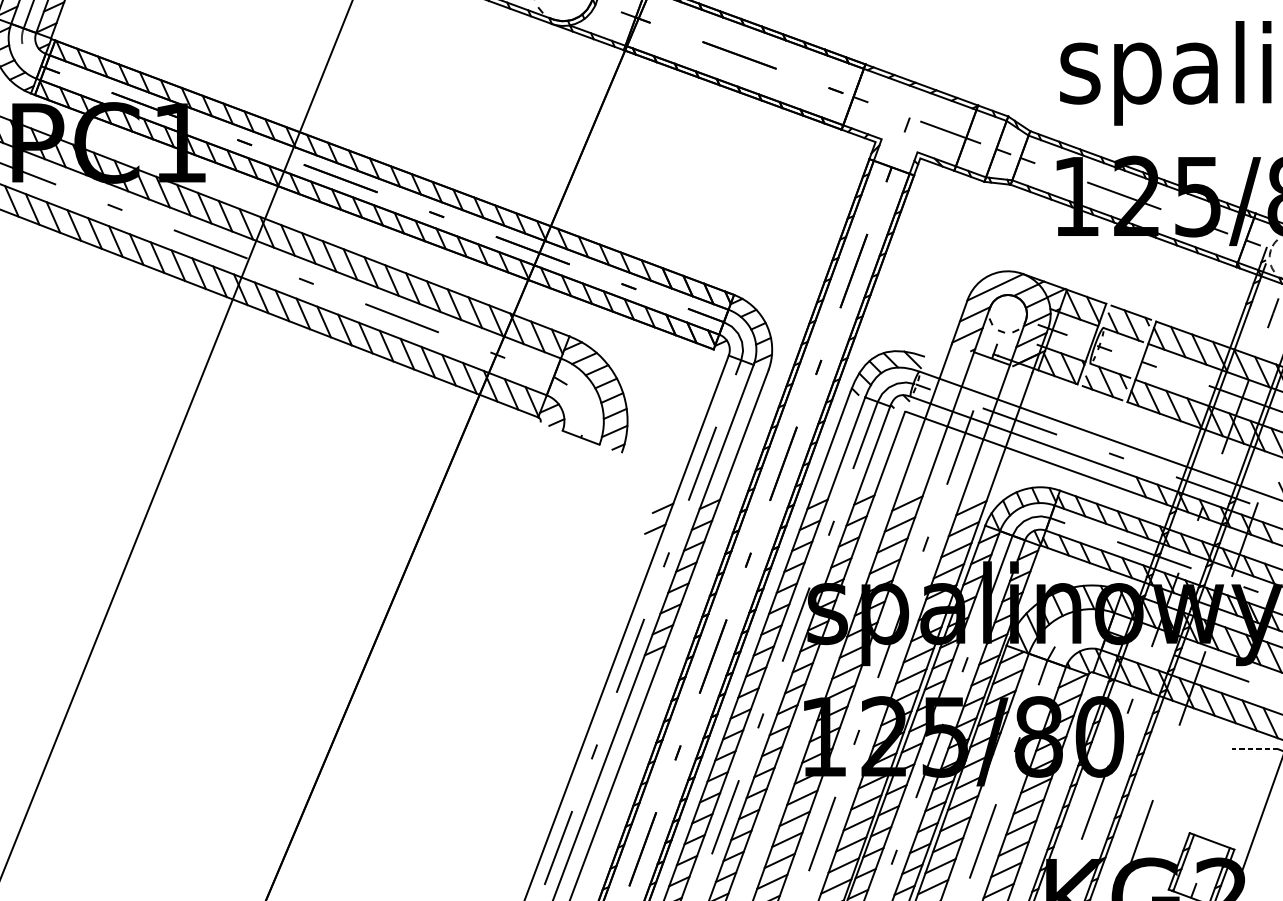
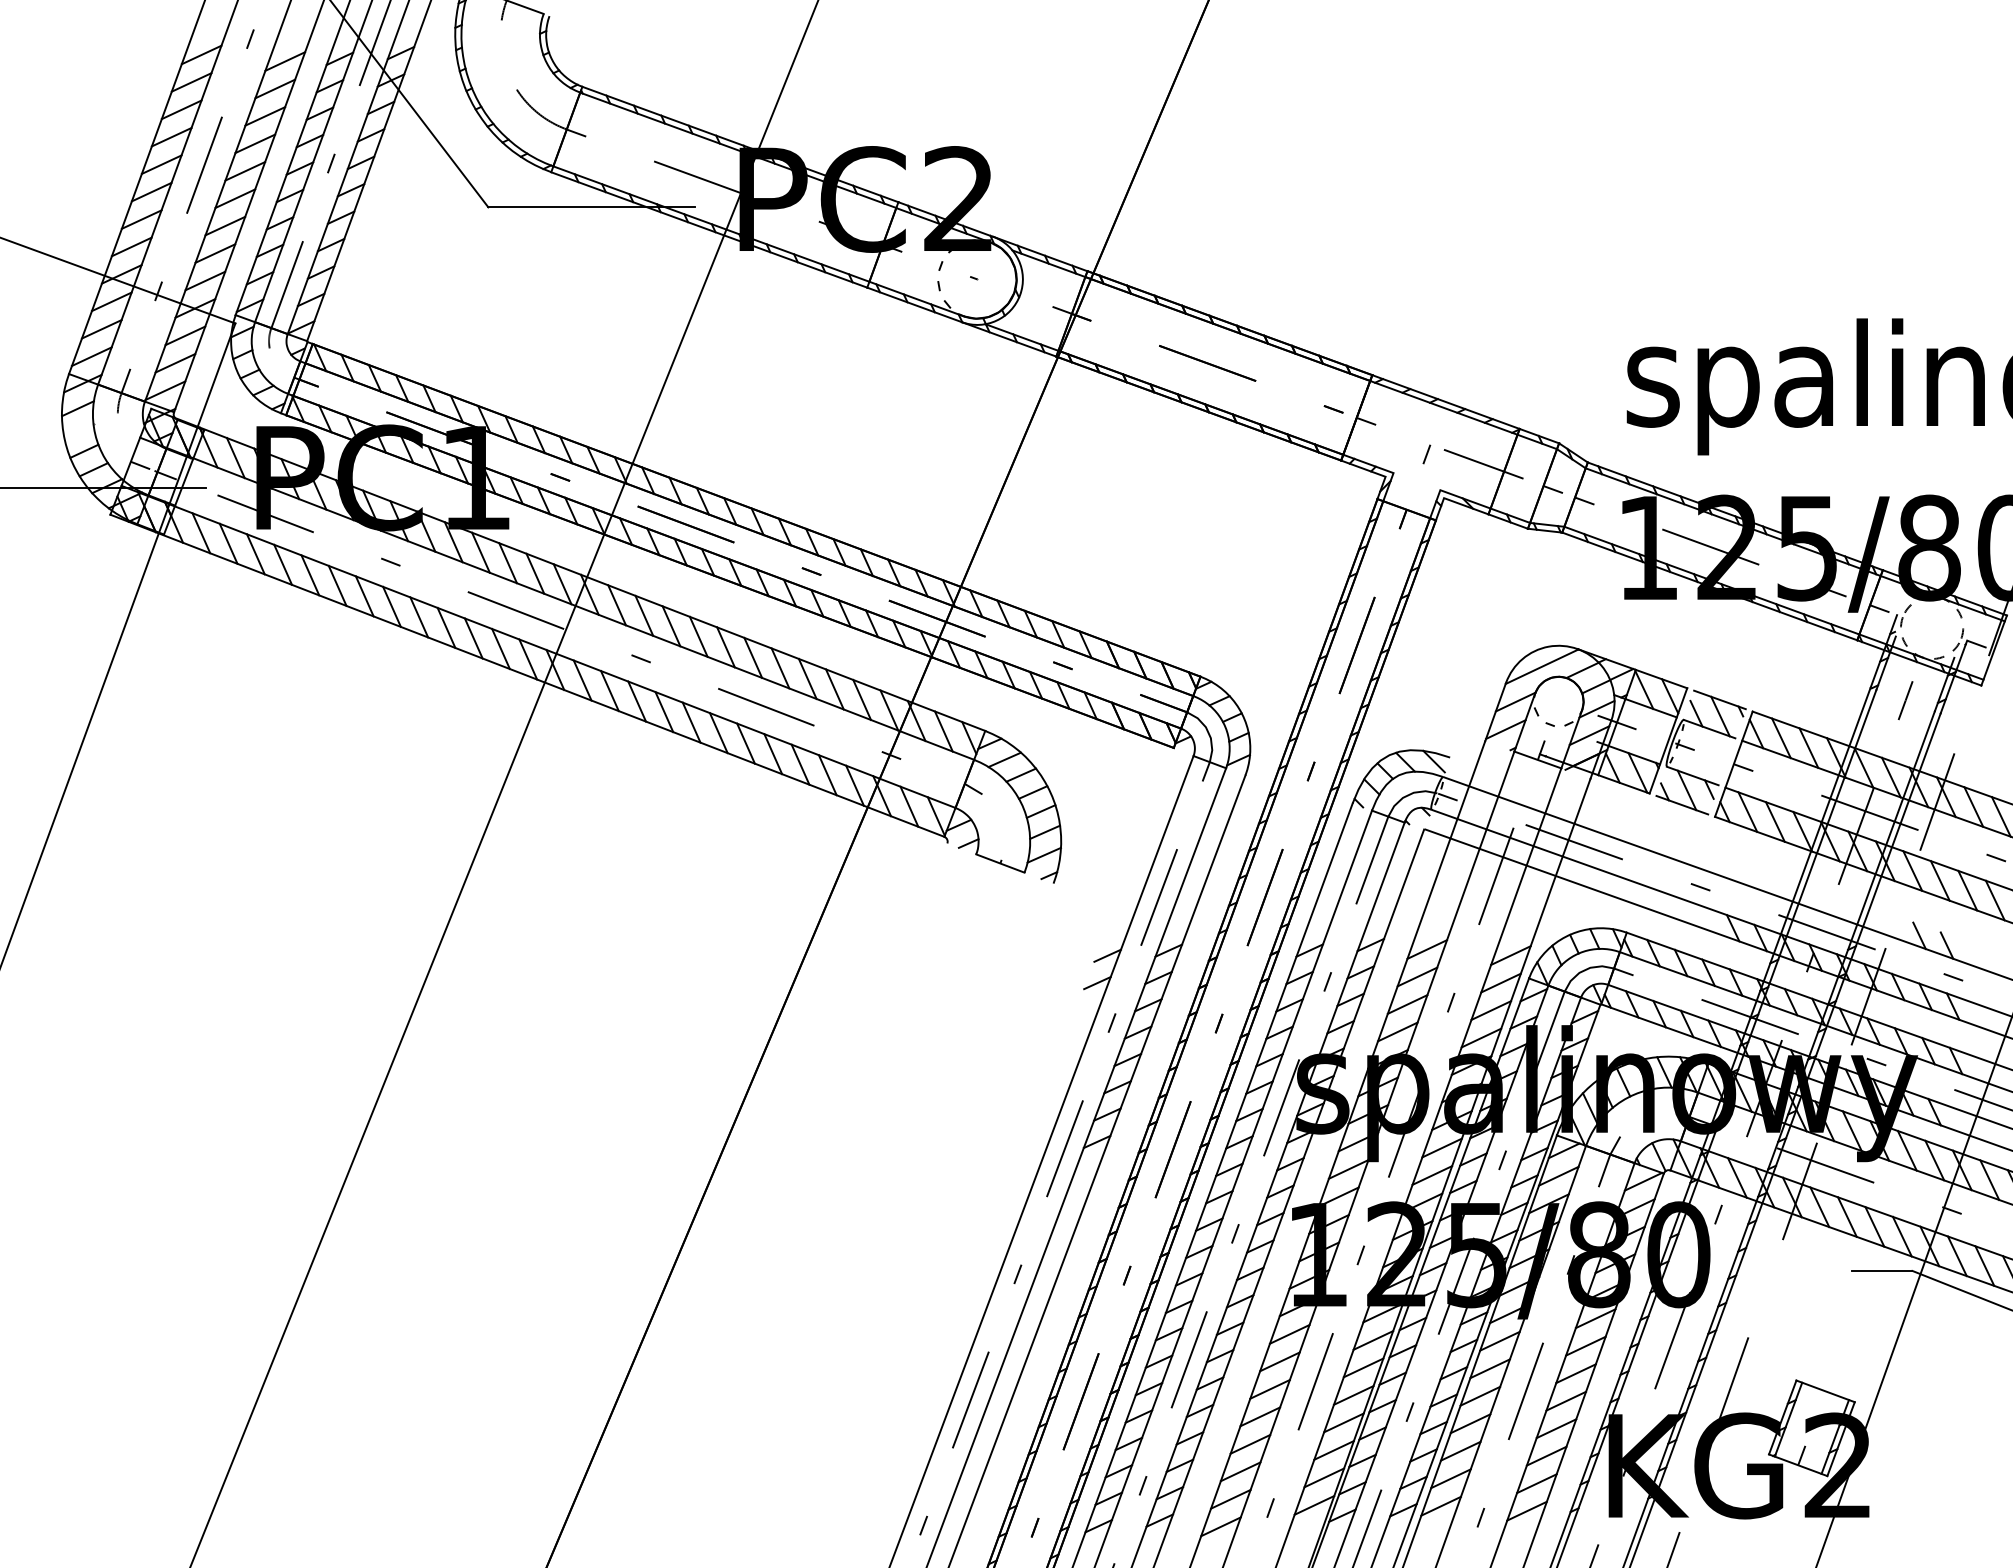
line: (1254, 748) -> (1881, 1270), dashed -> solid

